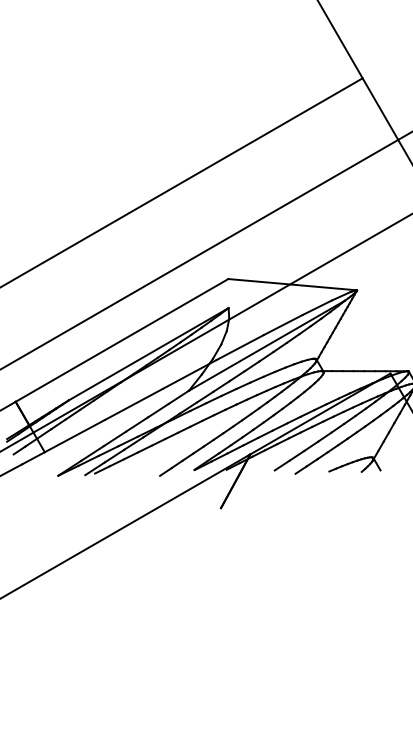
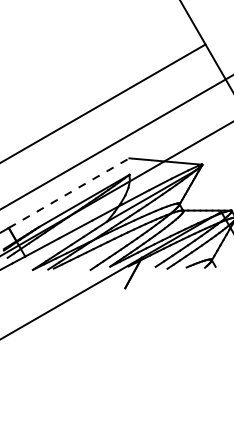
line: (122, 341) -> (69, 193), solid -> dashed

